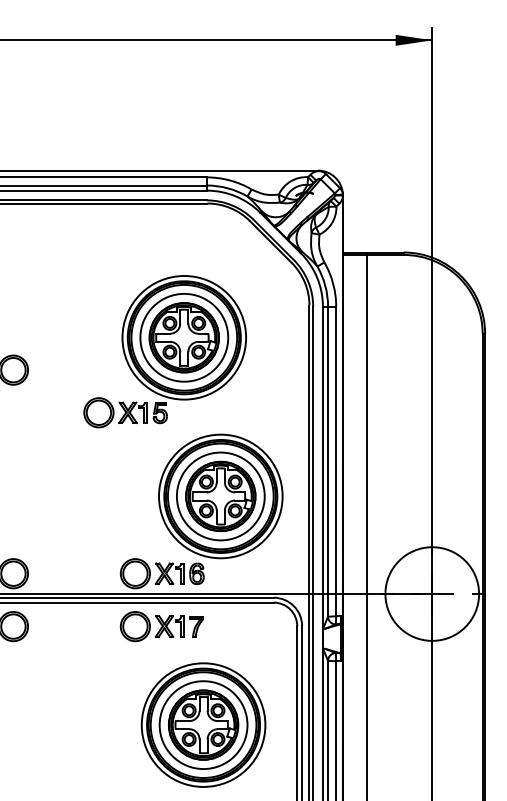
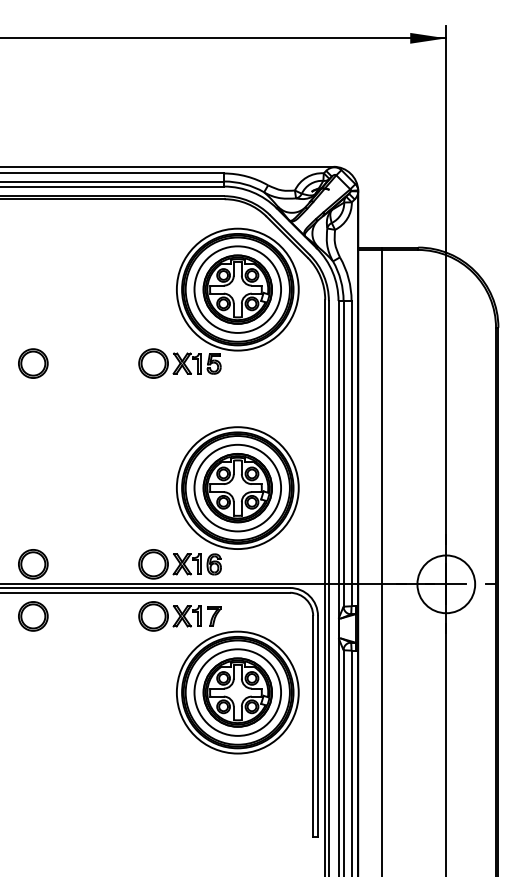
part: (164, 350) -> (218, 302), moved
circle: (432, 594) -> (446, 584), size x0.62
part: (203, 725) -> (237, 692), moved

